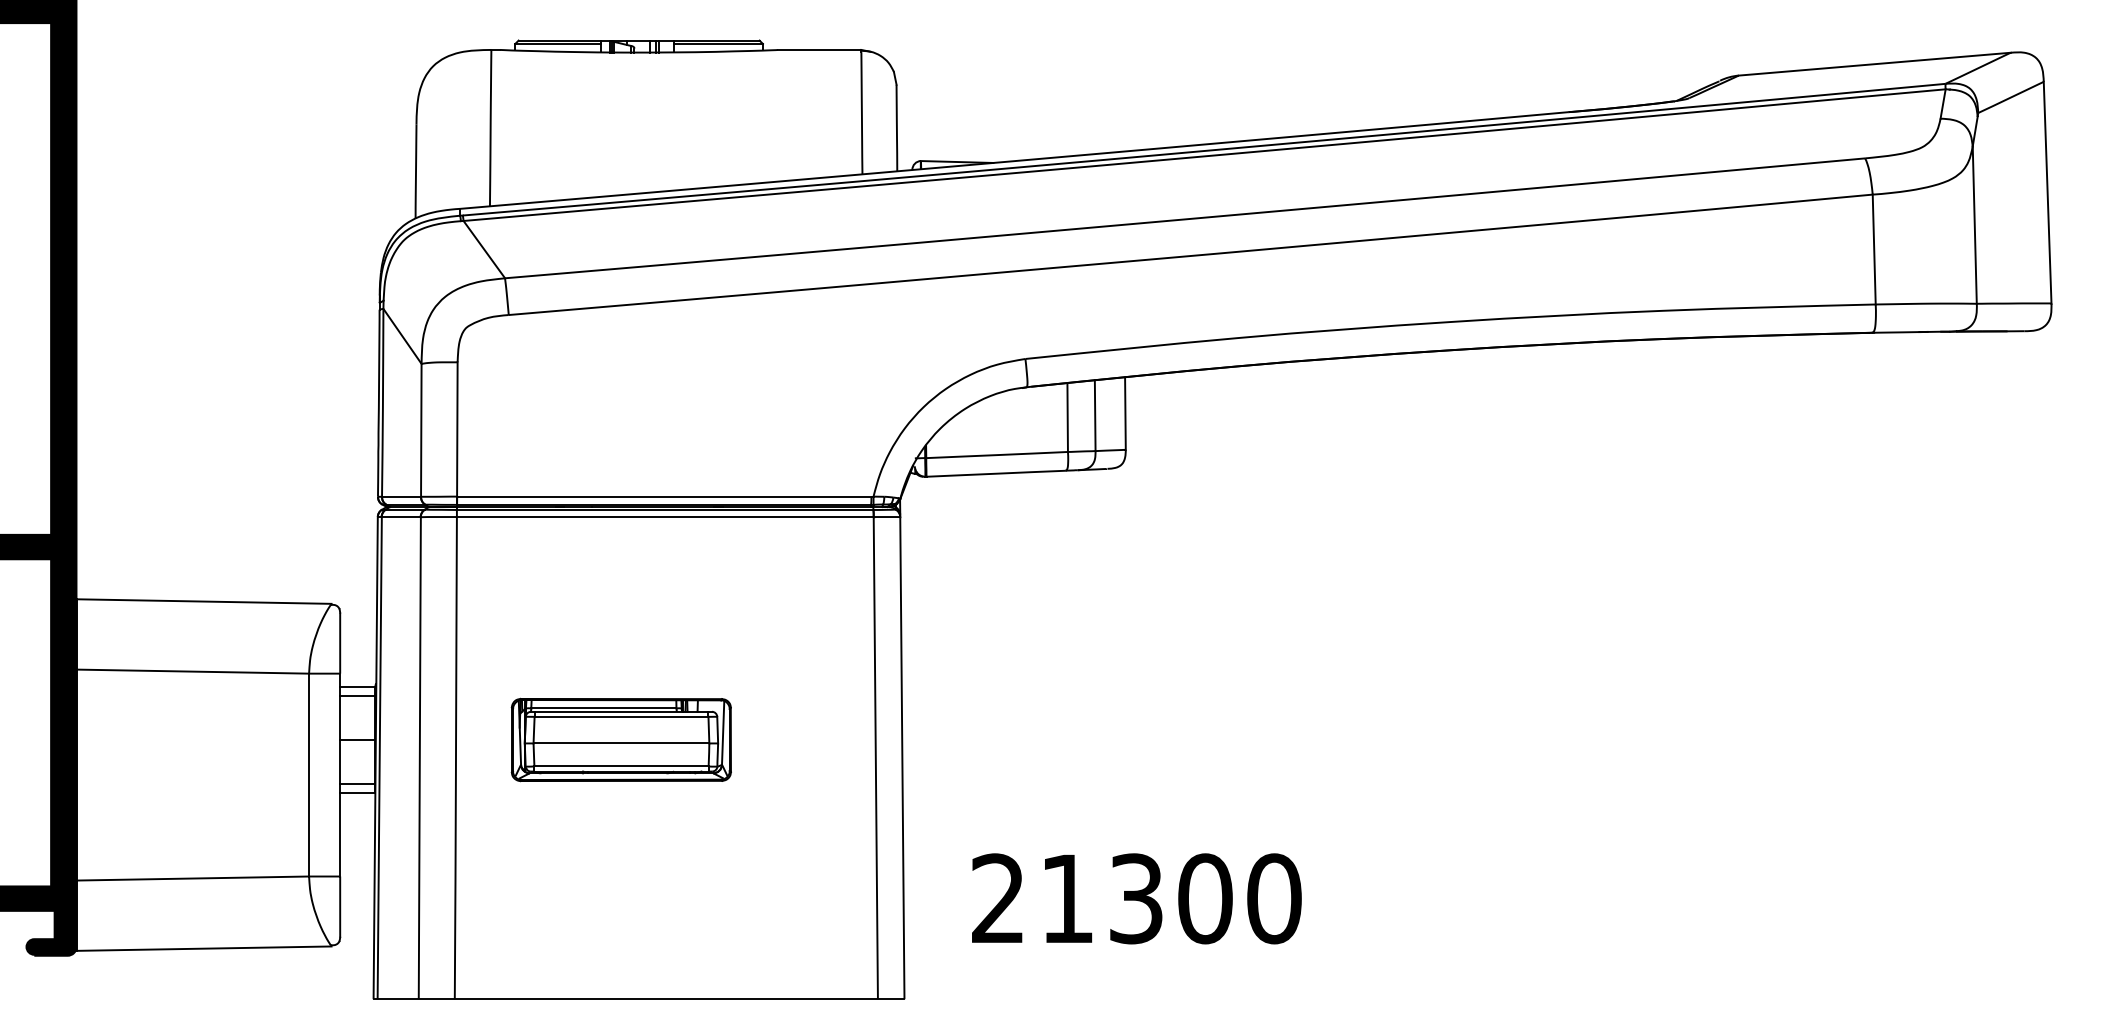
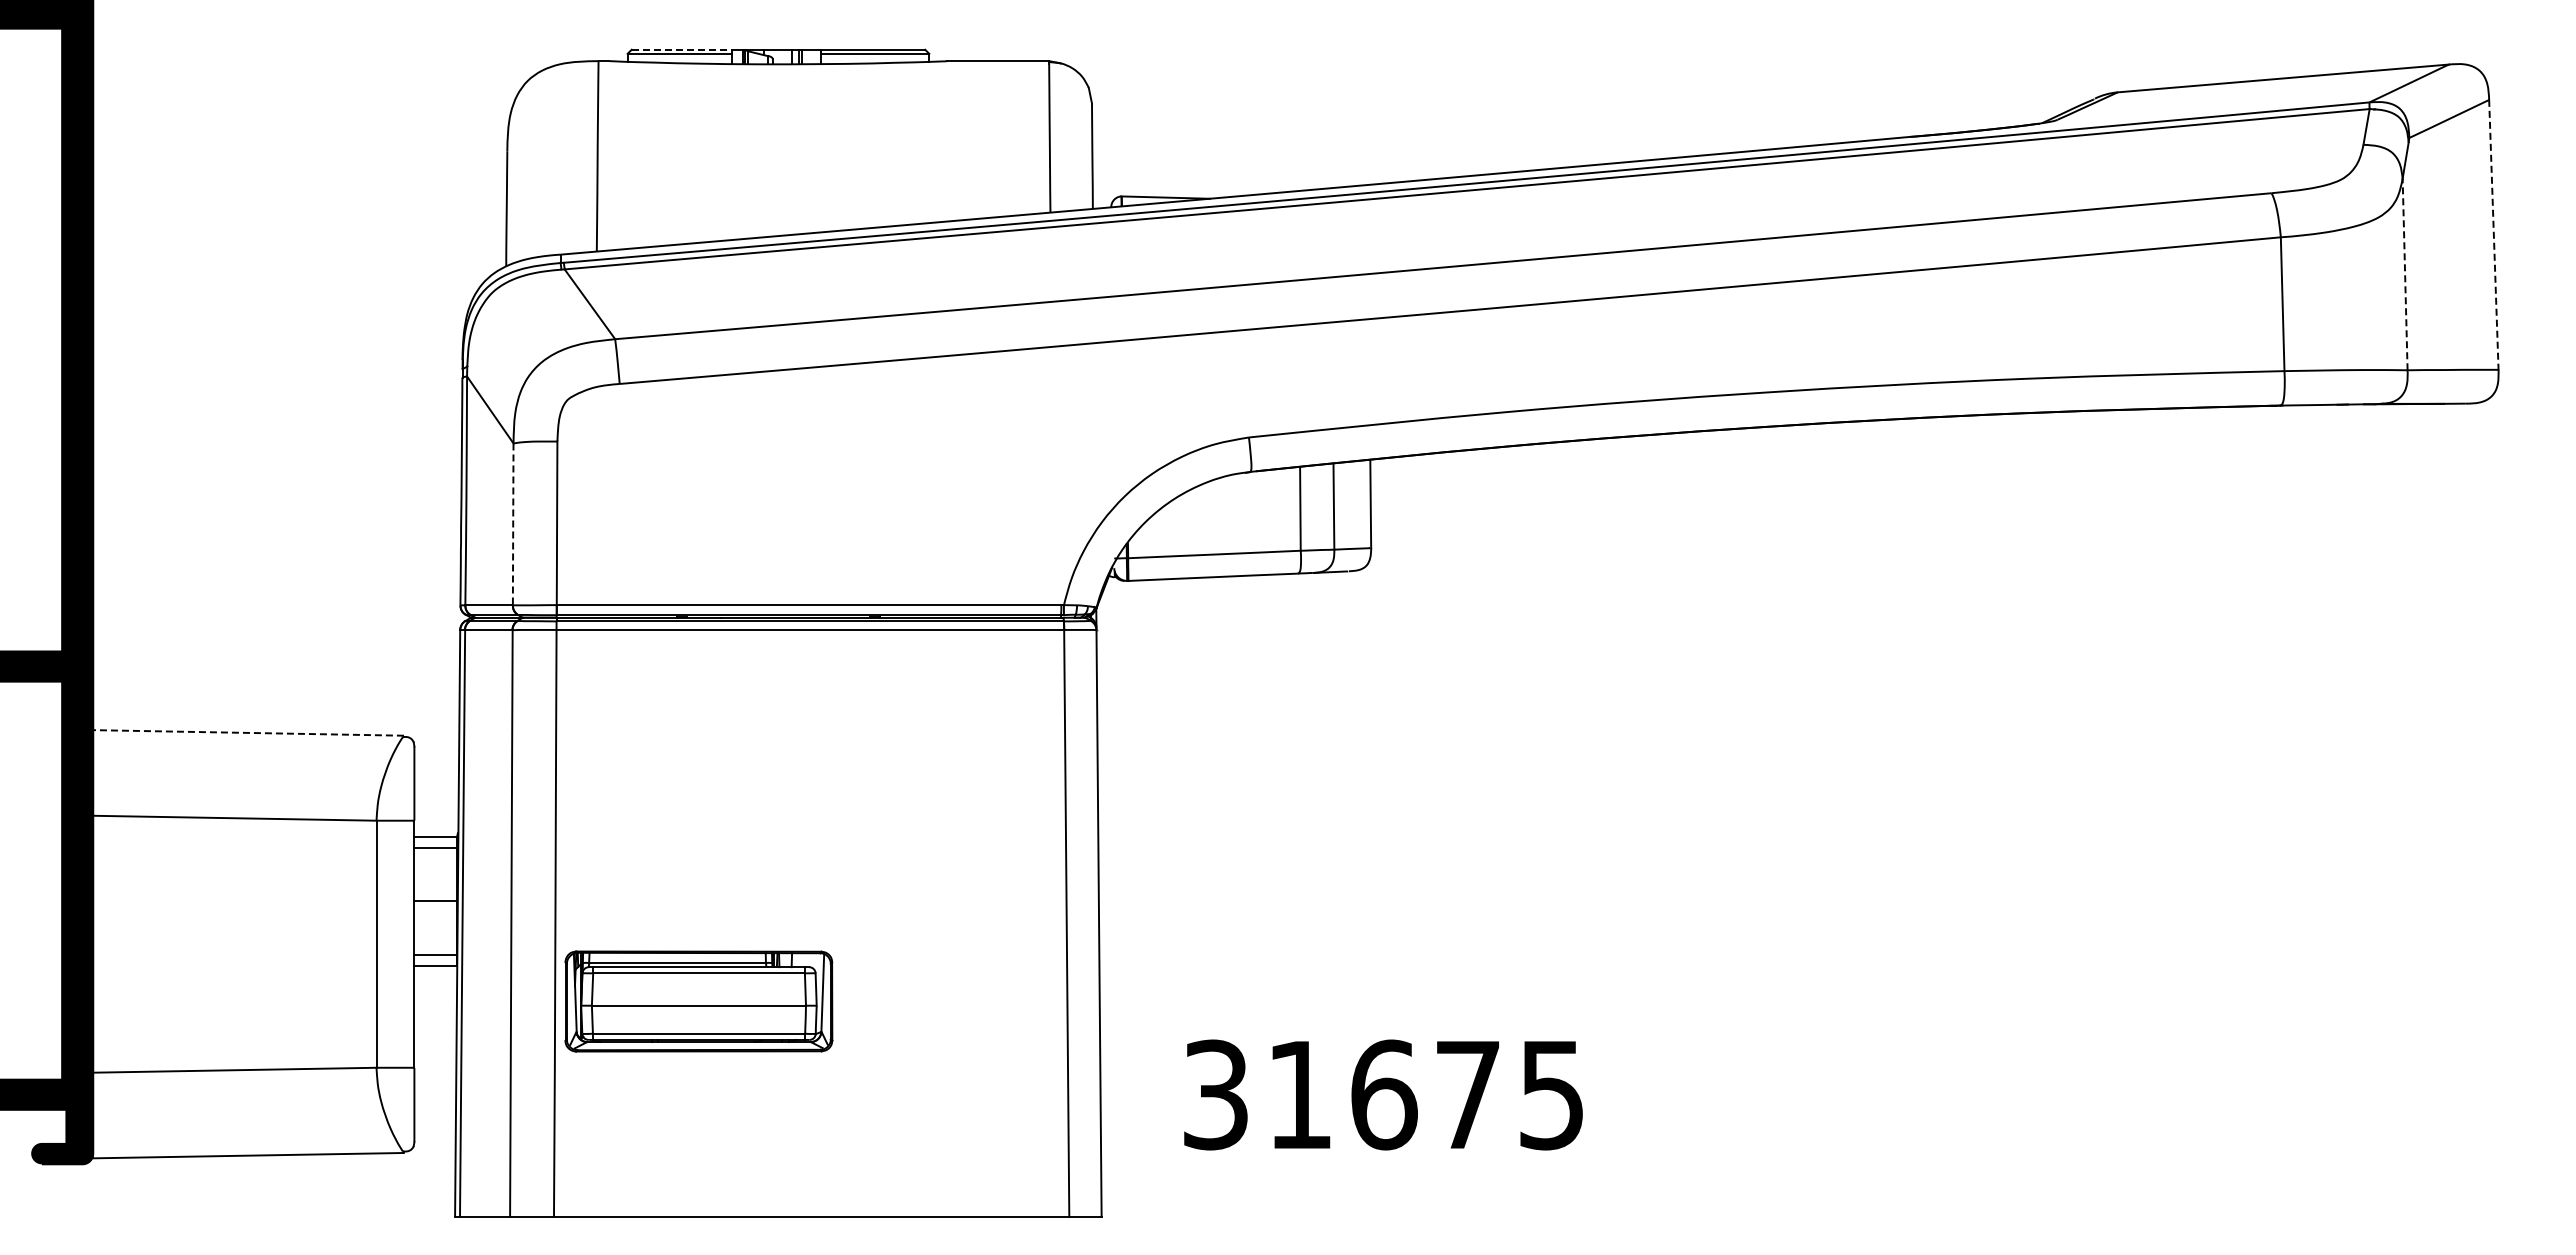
line: (560, 40) -> (682, 49), solid -> dashed
line: (2047, 193) -> (2493, 235), solid -> dashed
line: (1975, 225) -> (2405, 274), solid -> dashed
line: (421, 430) -> (513, 524), solid -> dashed
line: (203, 601) -> (248, 732), solid -> dashed
part: (621, 739) -> (698, 1001), moved
text: (1136, 898) -> (1384, 1094), 21300 -> 31675

